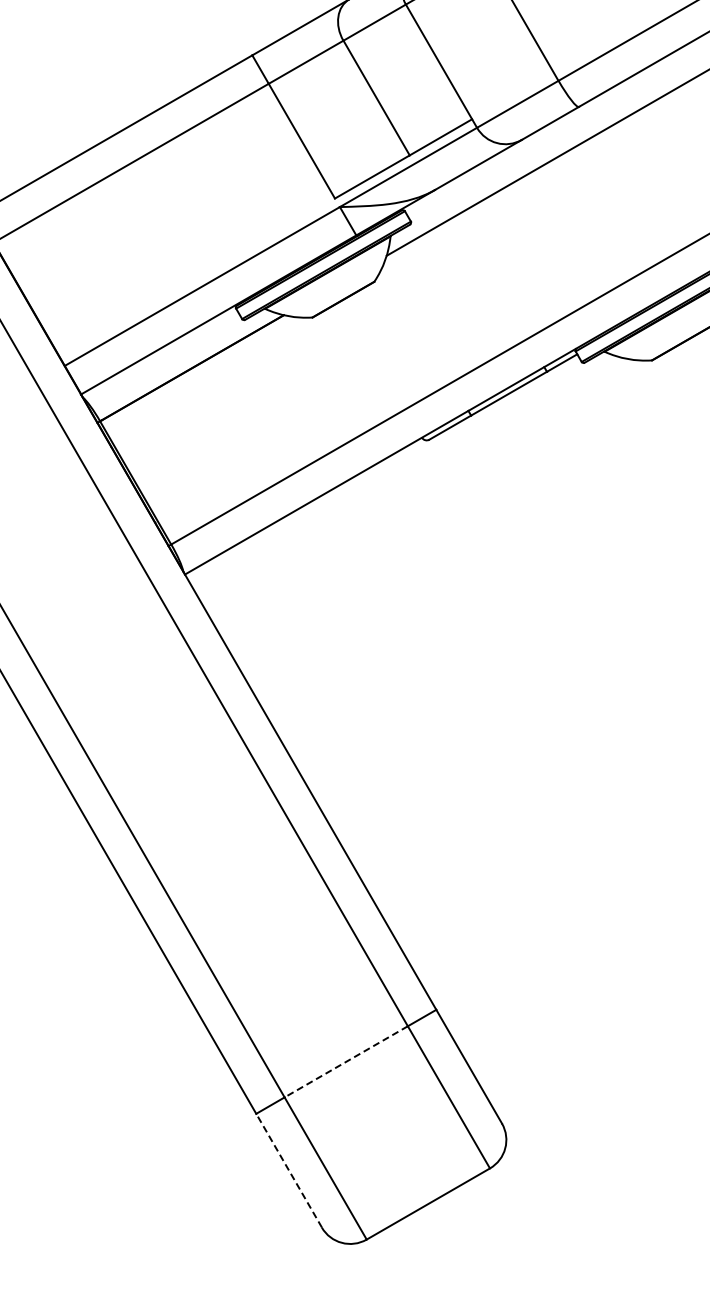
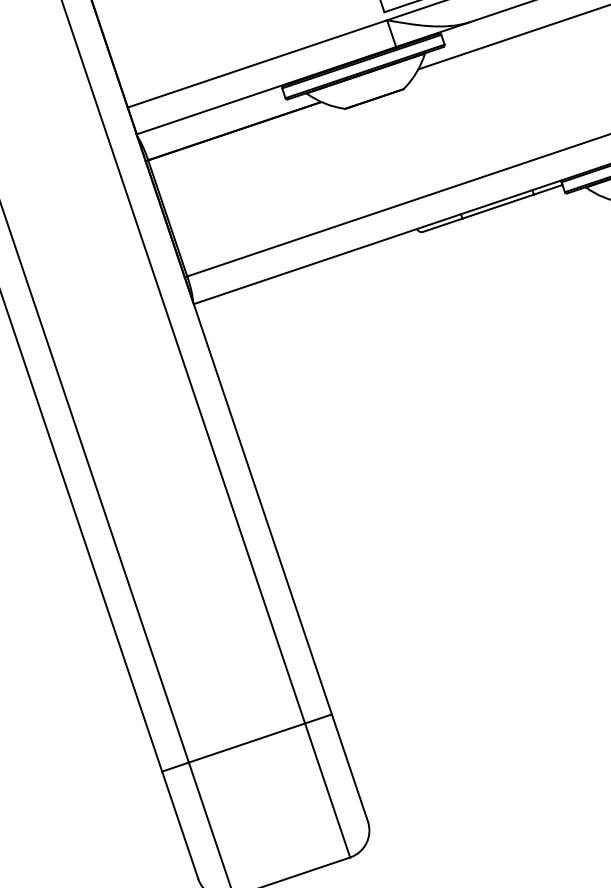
line: (345, 1062) -> (246, 743), dashed -> solid
line: (289, 1170) -> (180, 825), dashed -> solid

